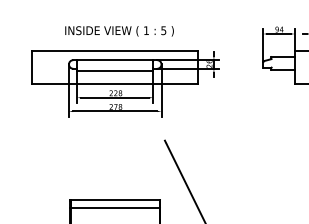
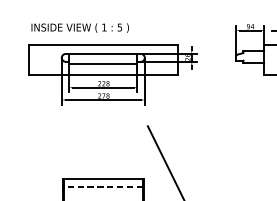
text: (119, 31) -> (80, 28), moved
line: (114, 208) -> (102, 187), solid -> dashed

